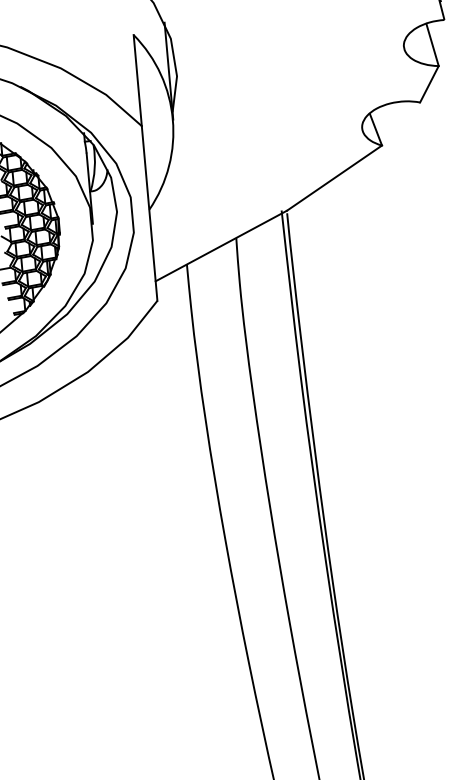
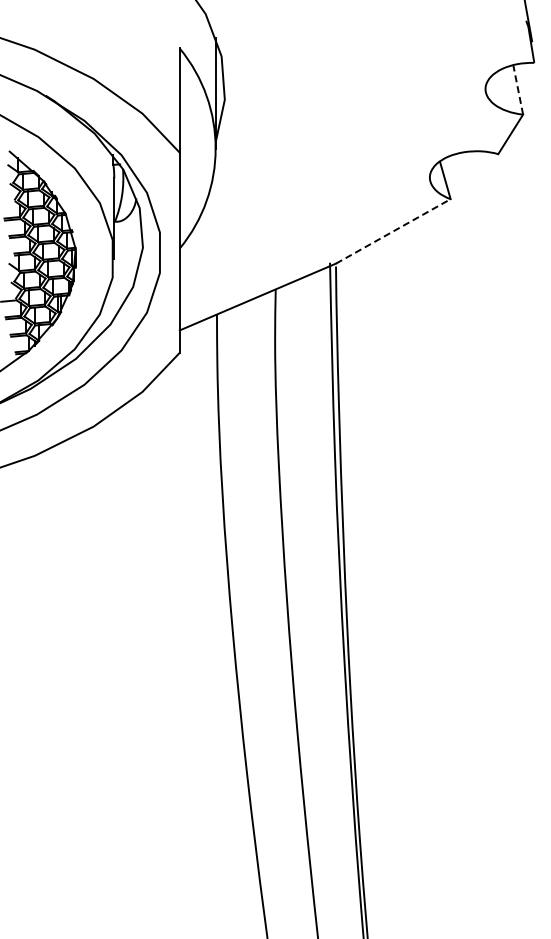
line: (432, 44) -> (518, 89), solid -> dashed
line: (334, 178) -> (393, 231), solid -> dashed

